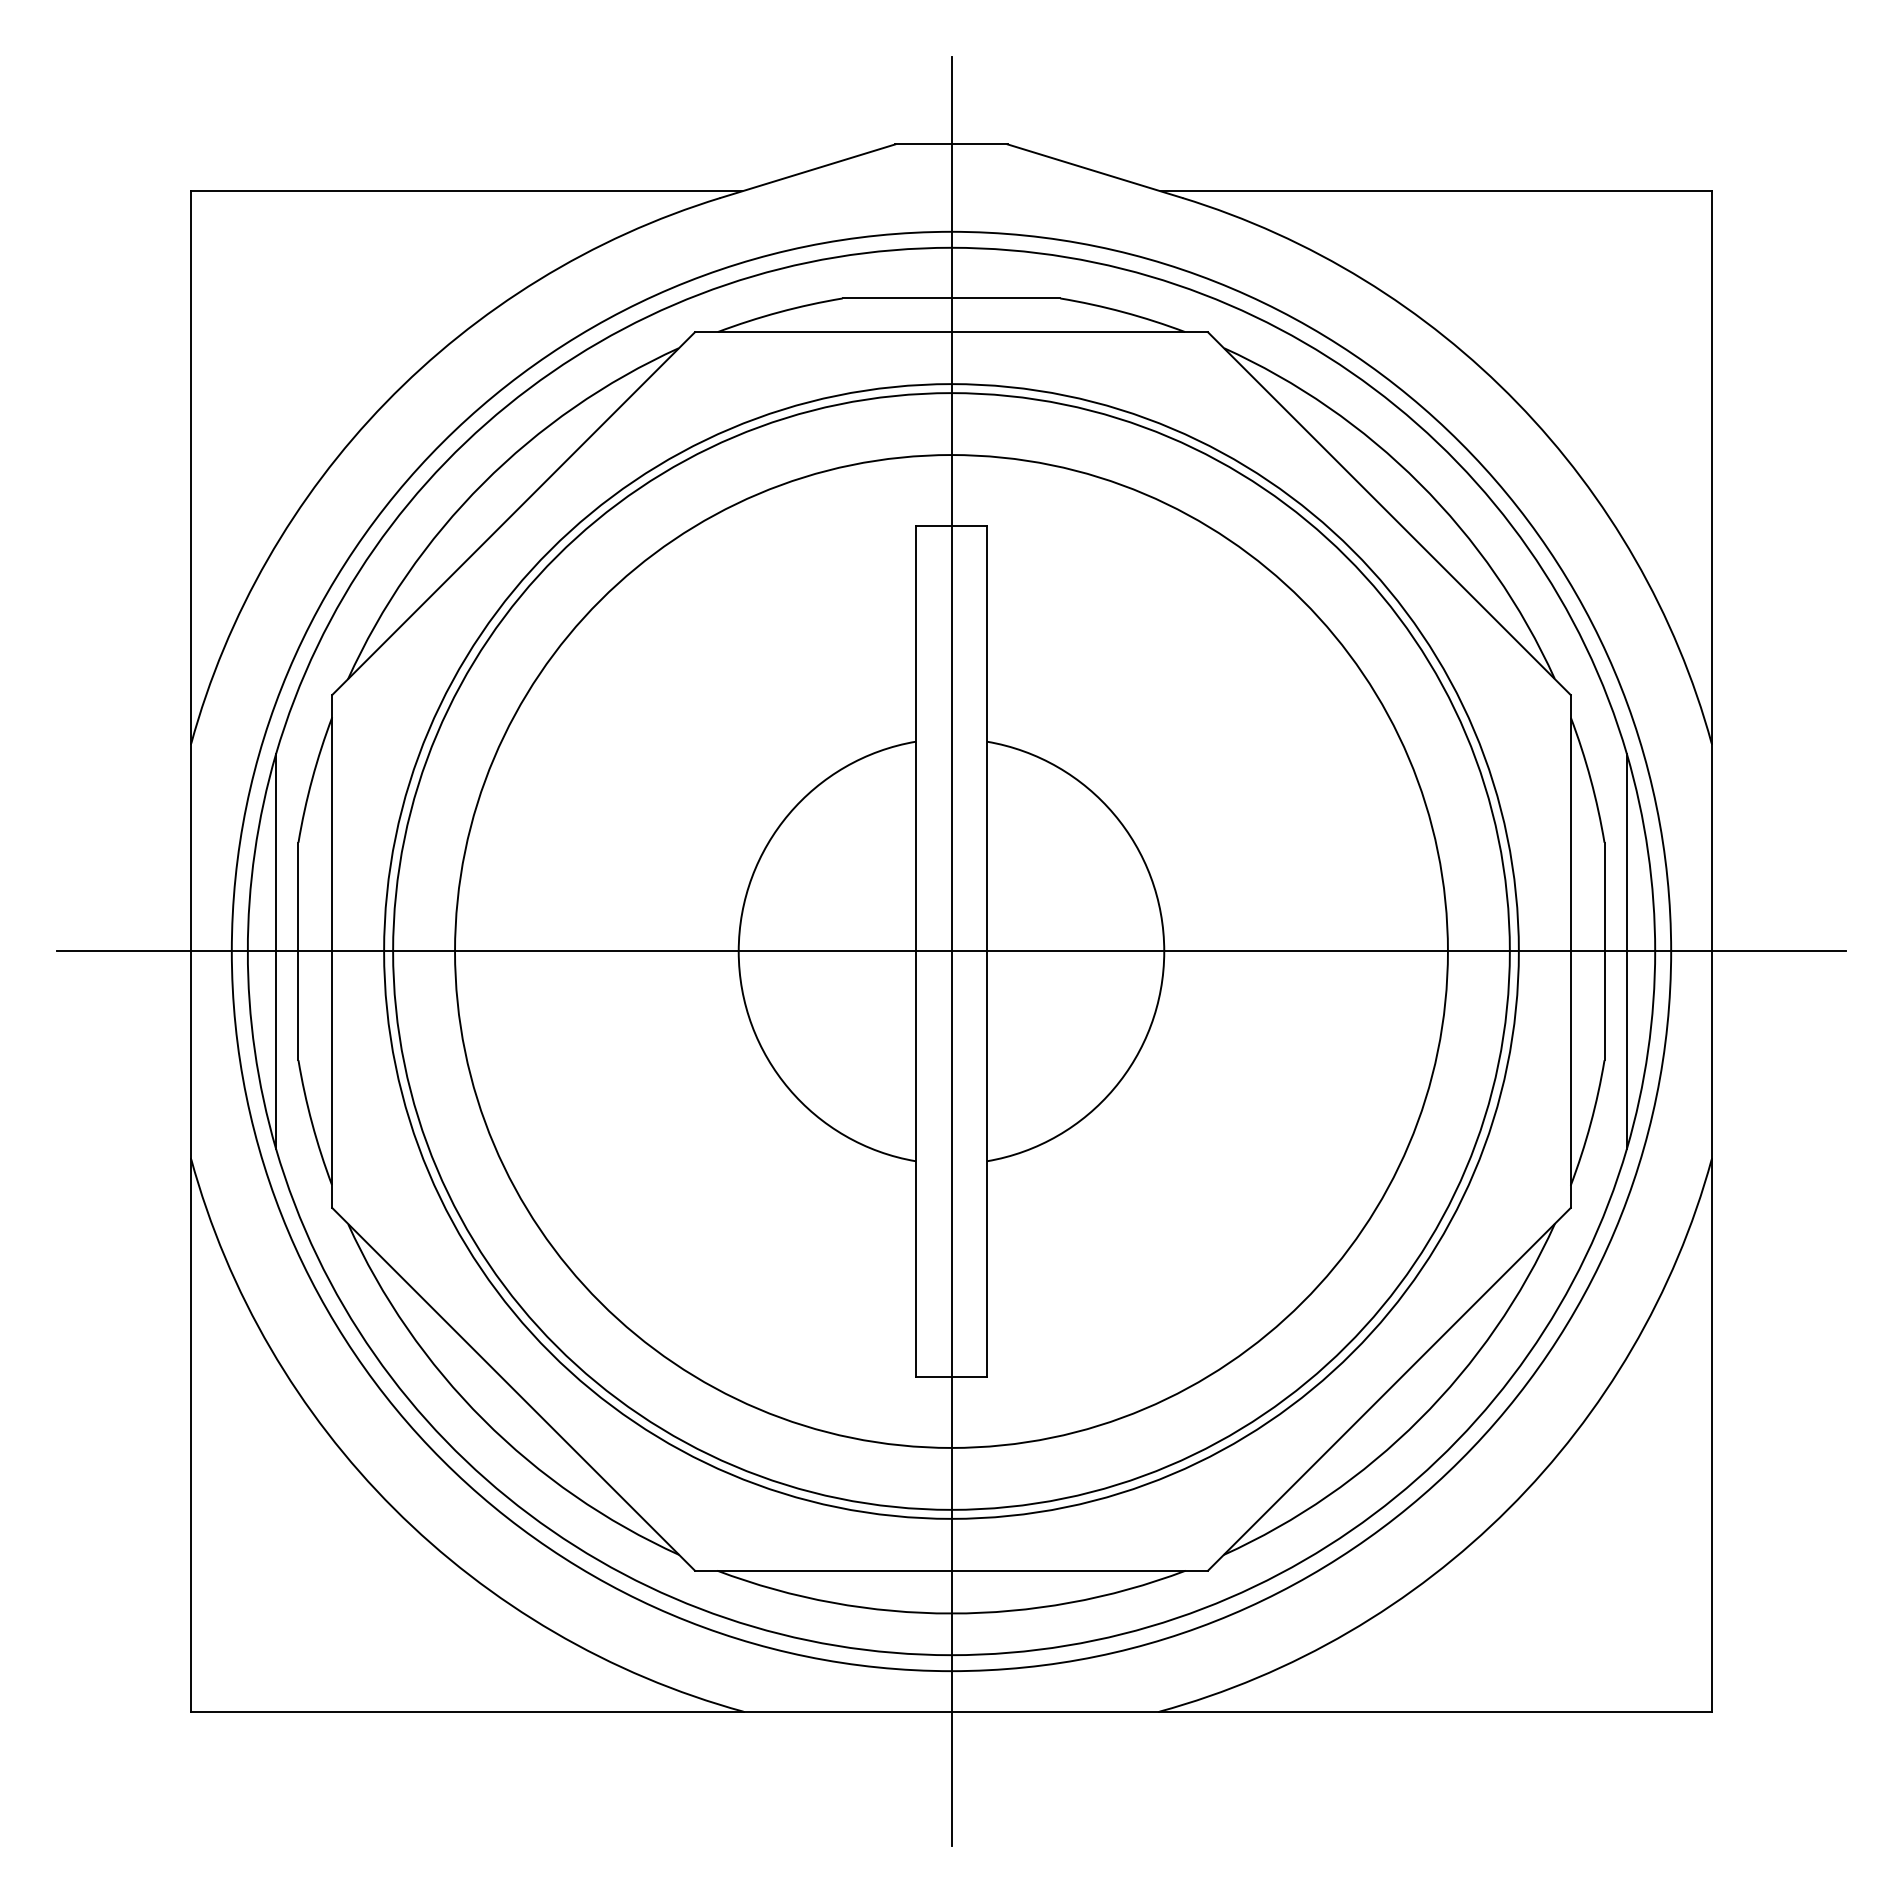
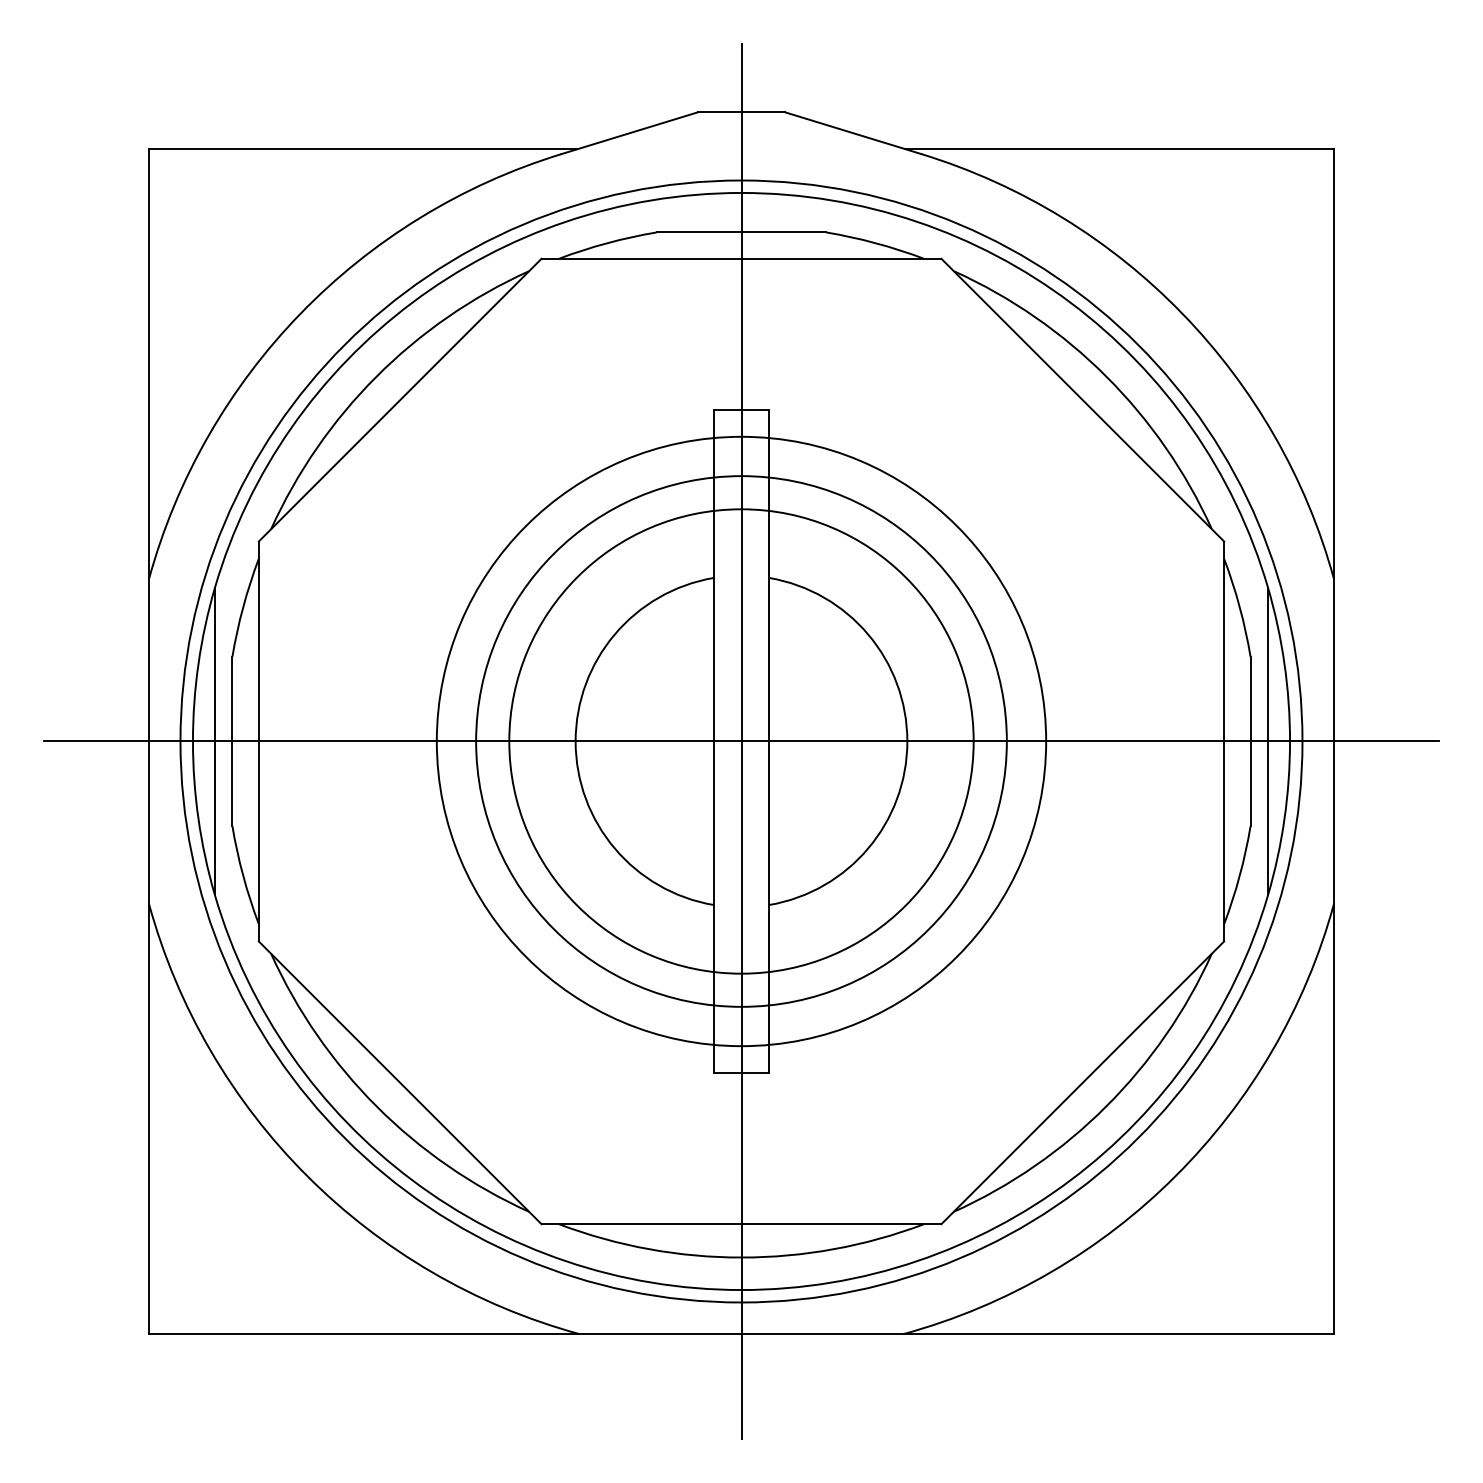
circle: (951, 951) -> (741, 741), size x0.6
circle: (951, 951) -> (741, 741), size x0.6
circle: (951, 951) -> (741, 741), size x0.7

